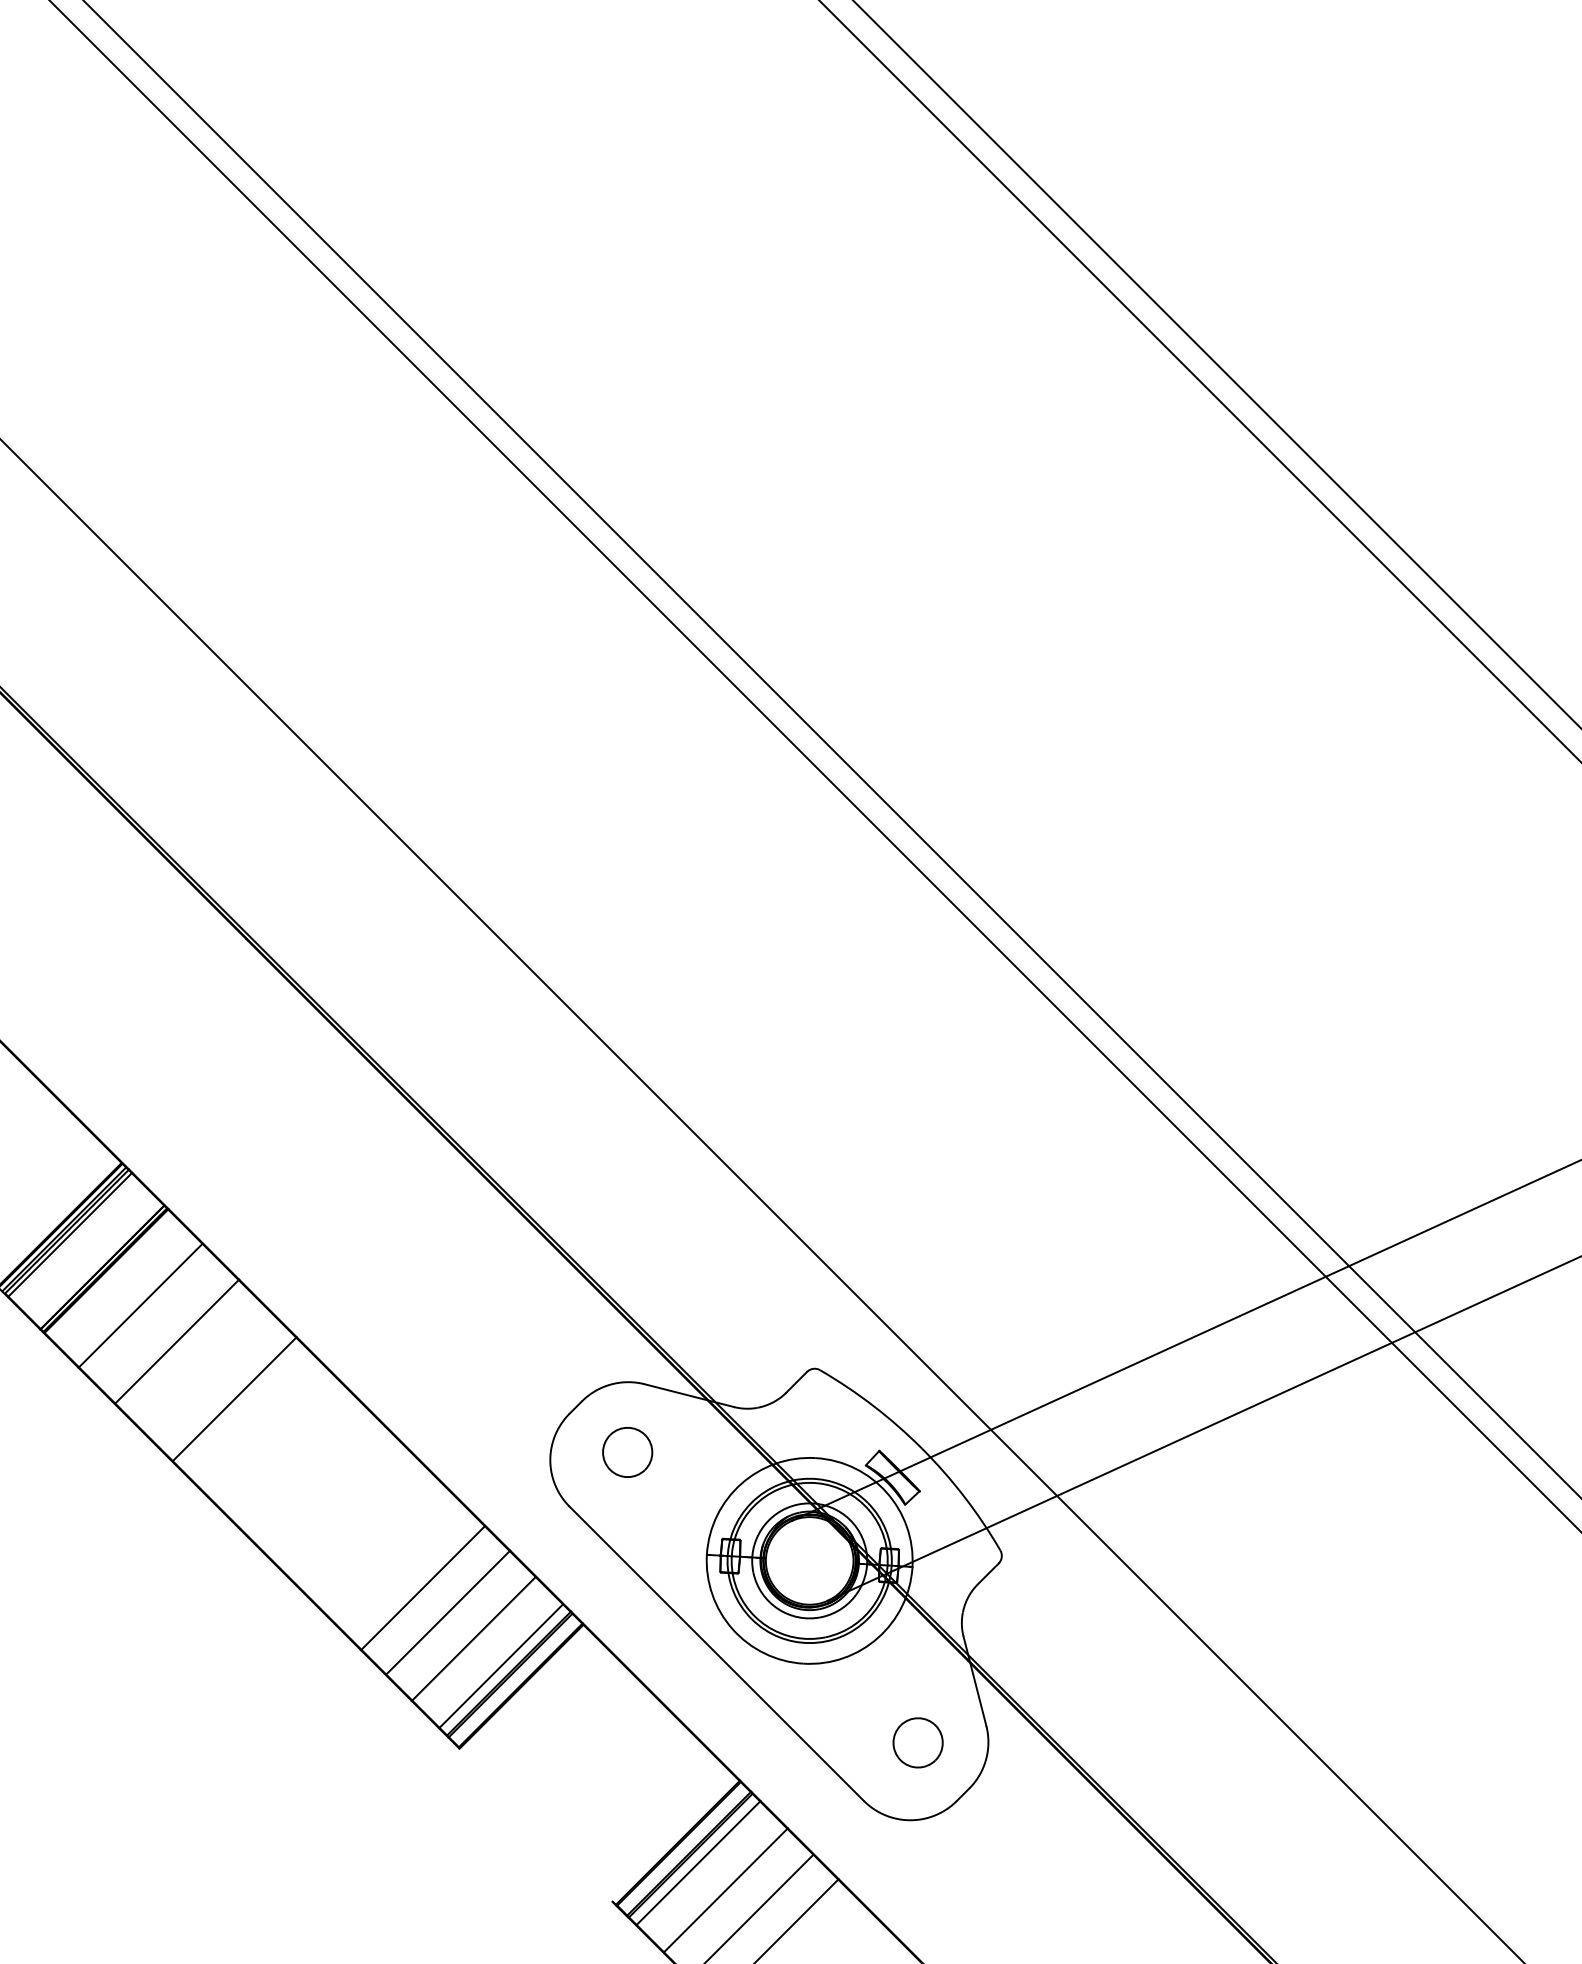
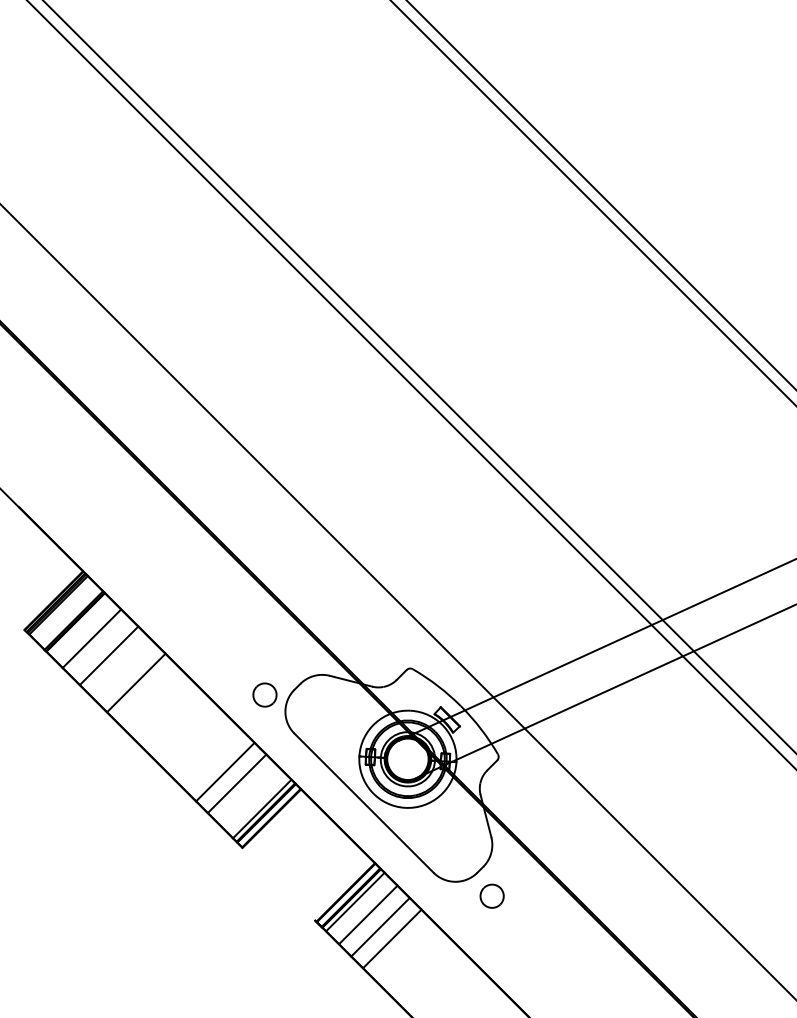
part: (626, 1451) -> (264, 694), moved
line: (474, 1637) -> (249, 795), removed
part: (916, 1741) -> (491, 895), moved

